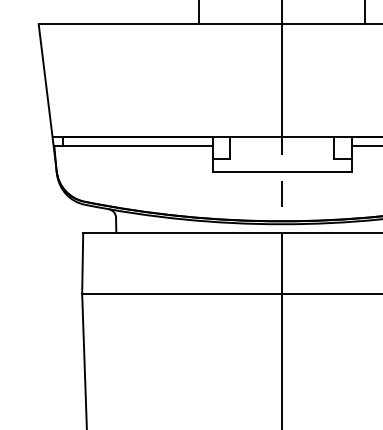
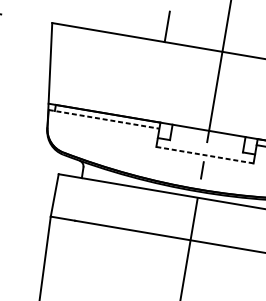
line: (133, 146) -> (104, 119), solid -> dashed
line: (282, 172) -> (205, 155), solid -> dashed

